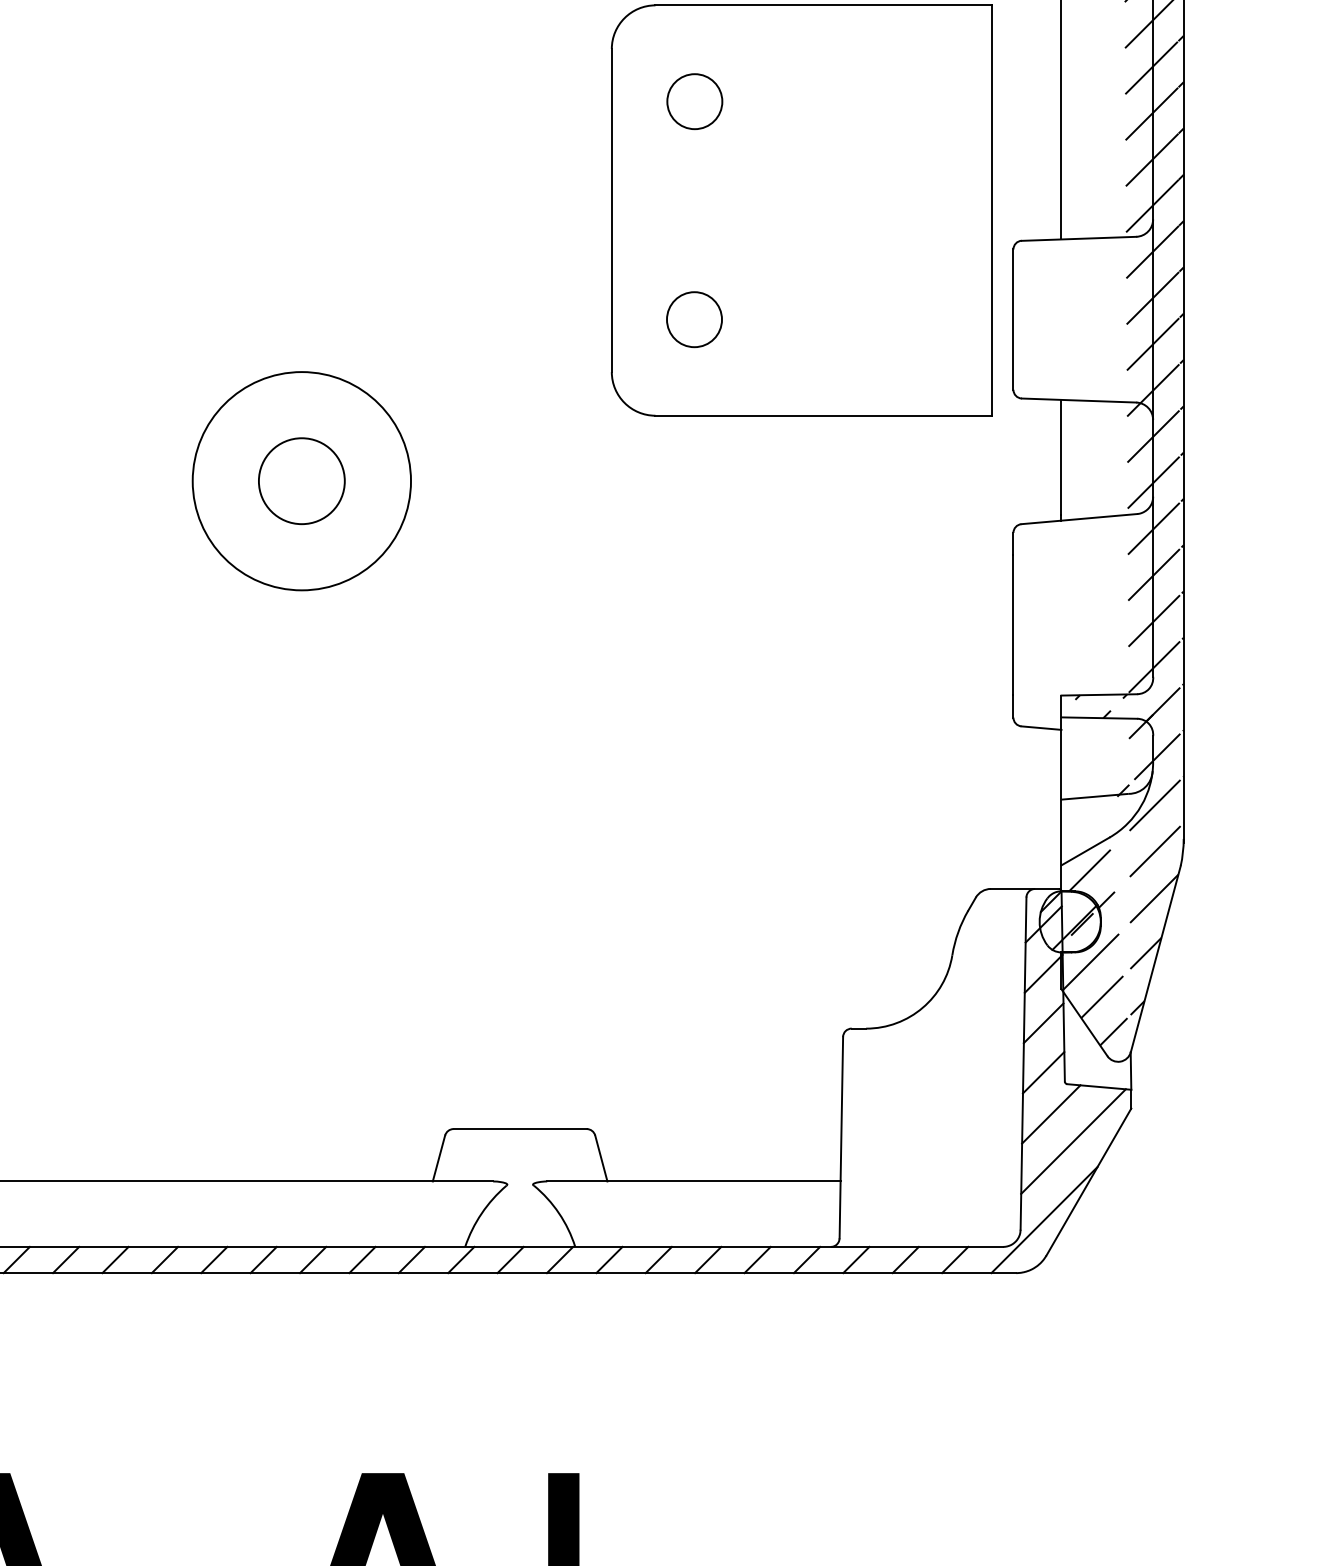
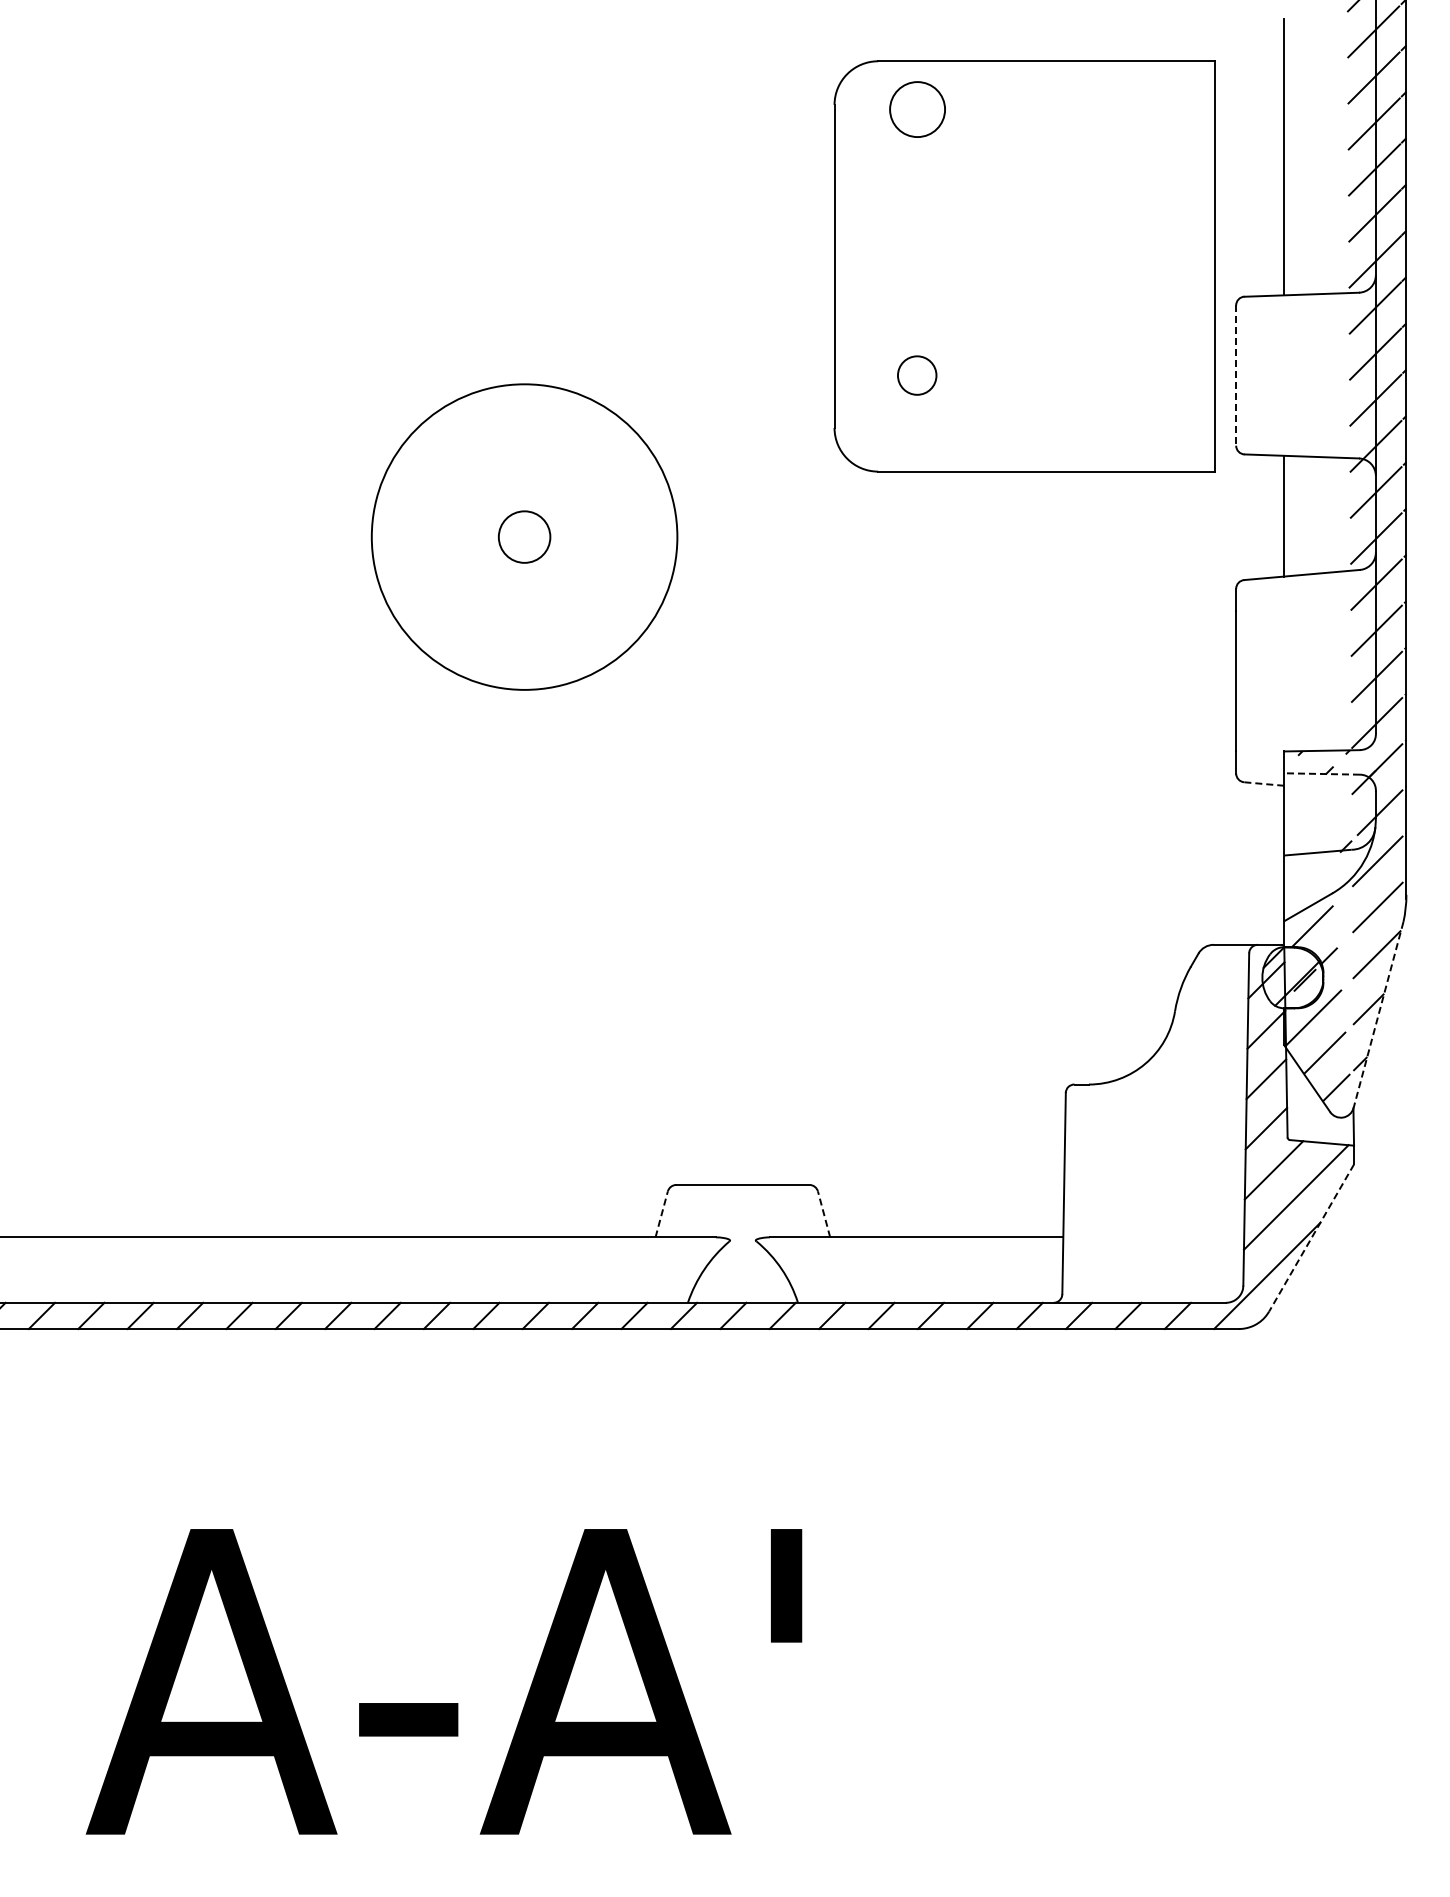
circle: (694, 101) -> (917, 109), moved
circle: (693, 319) -> (916, 375), size x0.7
line: (1013, 320) -> (1236, 376), solid -> dashed
circle: (301, 480) -> (524, 536), size x1.4
circle: (301, 481) -> (524, 537), size x0.6
line: (1099, 717) -> (1322, 773), solid -> dashed
line: (1040, 727) -> (1263, 783), solid -> dashed
line: (1155, 959) -> (1378, 1015), solid -> dashed
line: (438, 1158) -> (661, 1214), solid -> dashed
line: (601, 1158) -> (824, 1214), solid -> dashed
line: (1088, 1182) -> (1311, 1238), solid -> dashed

